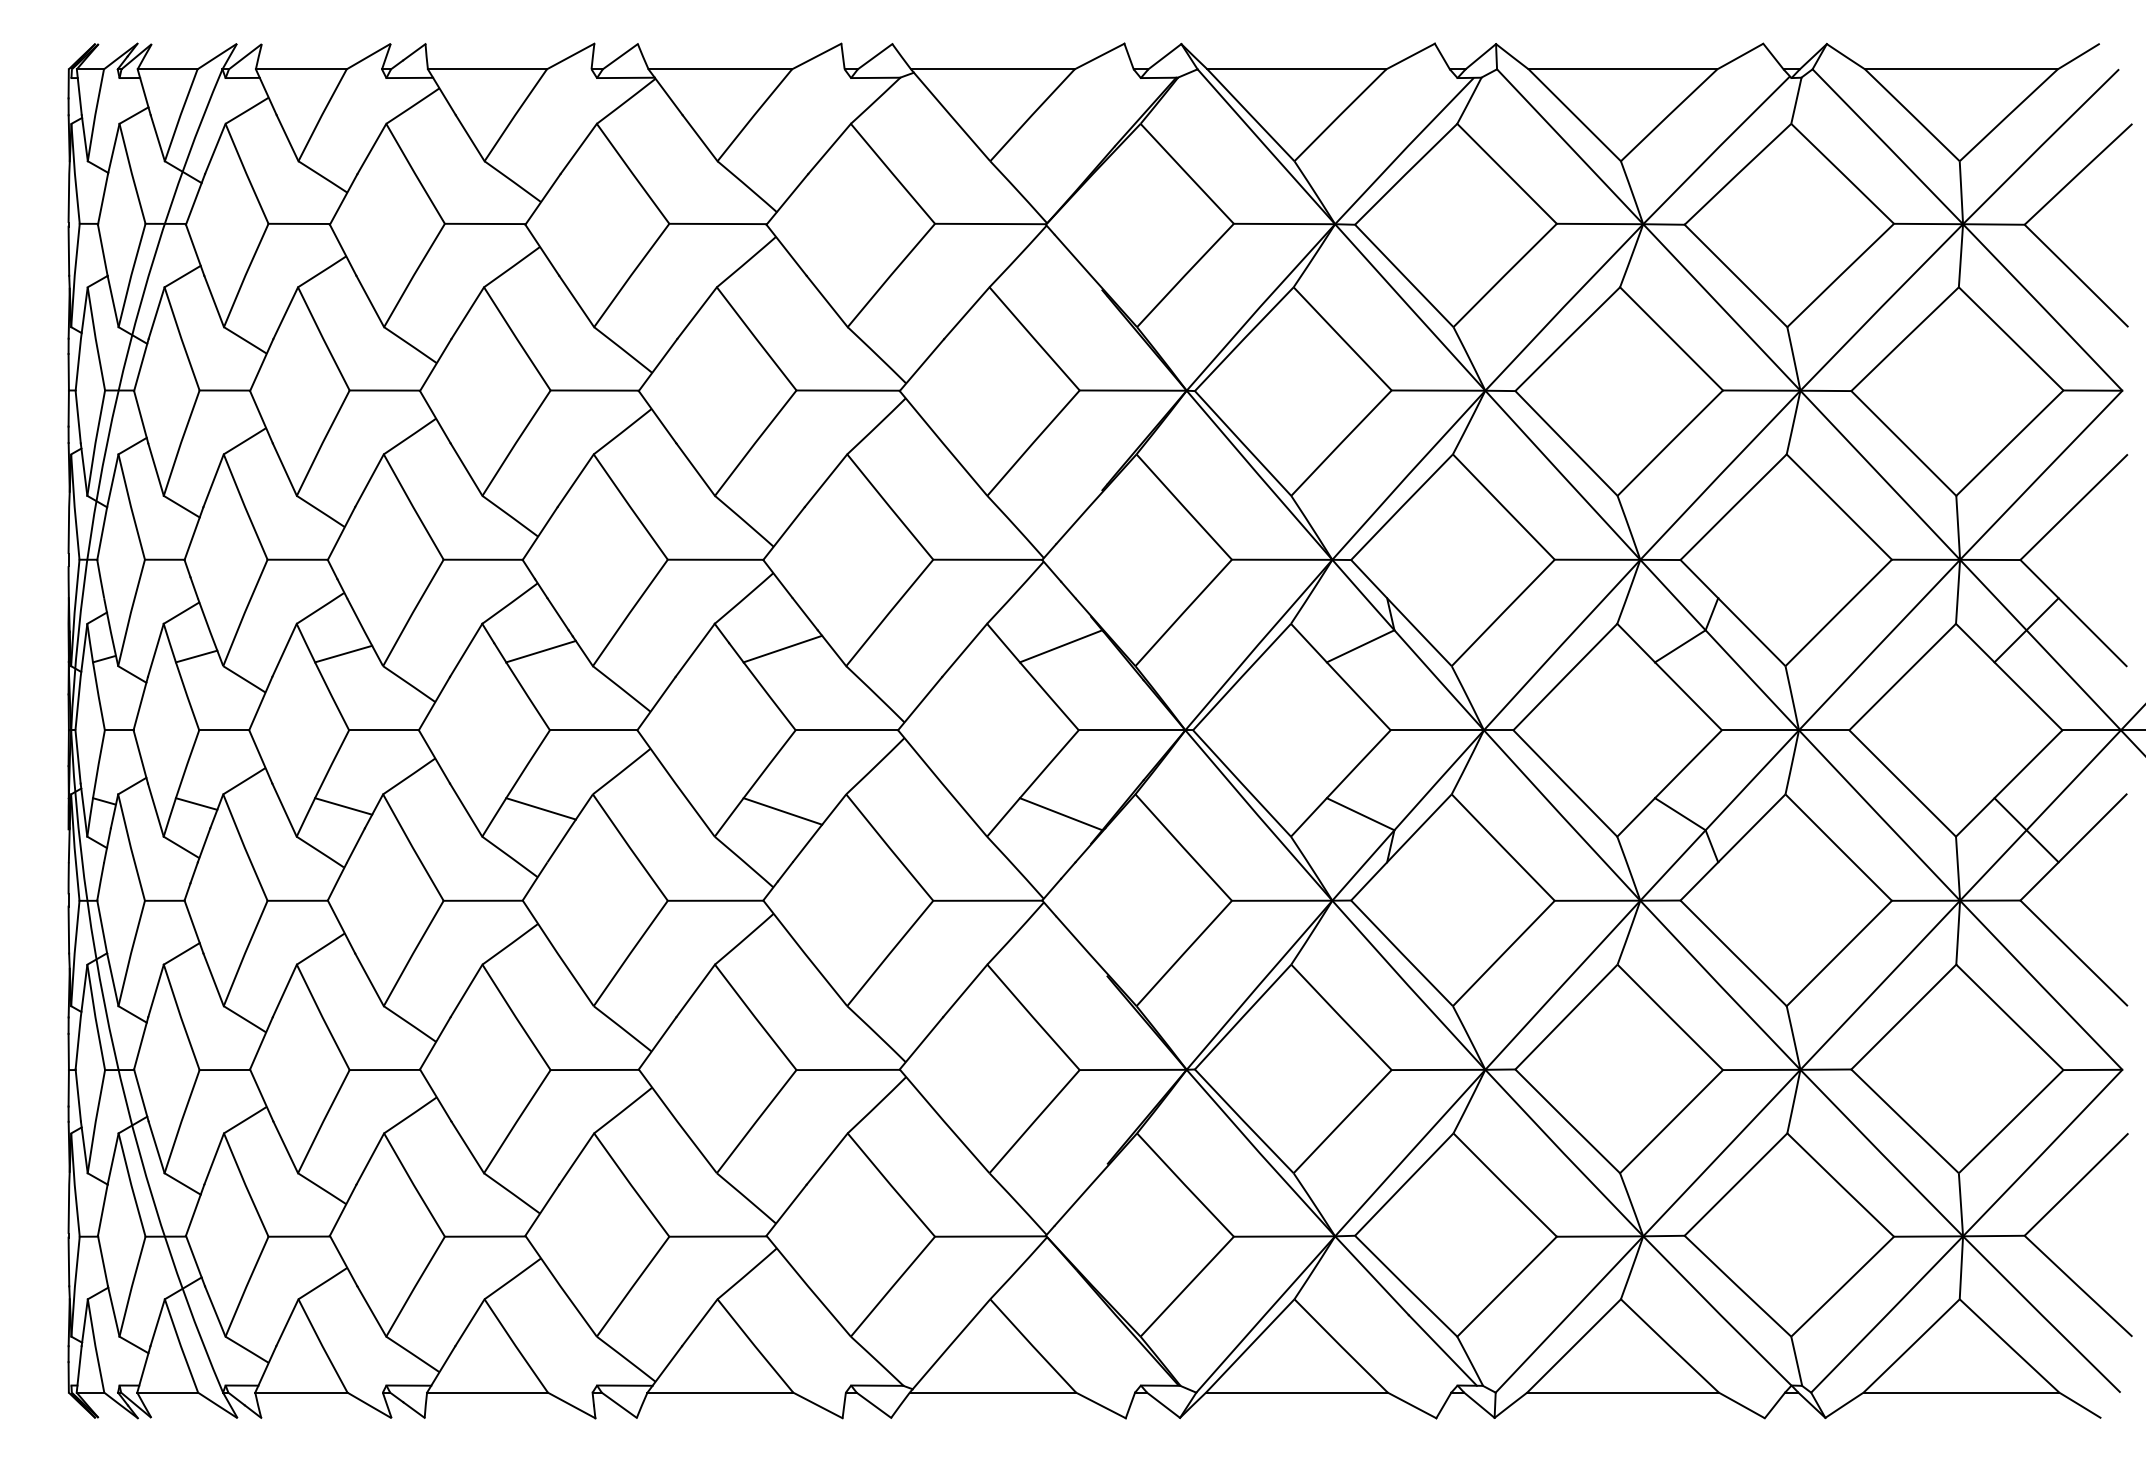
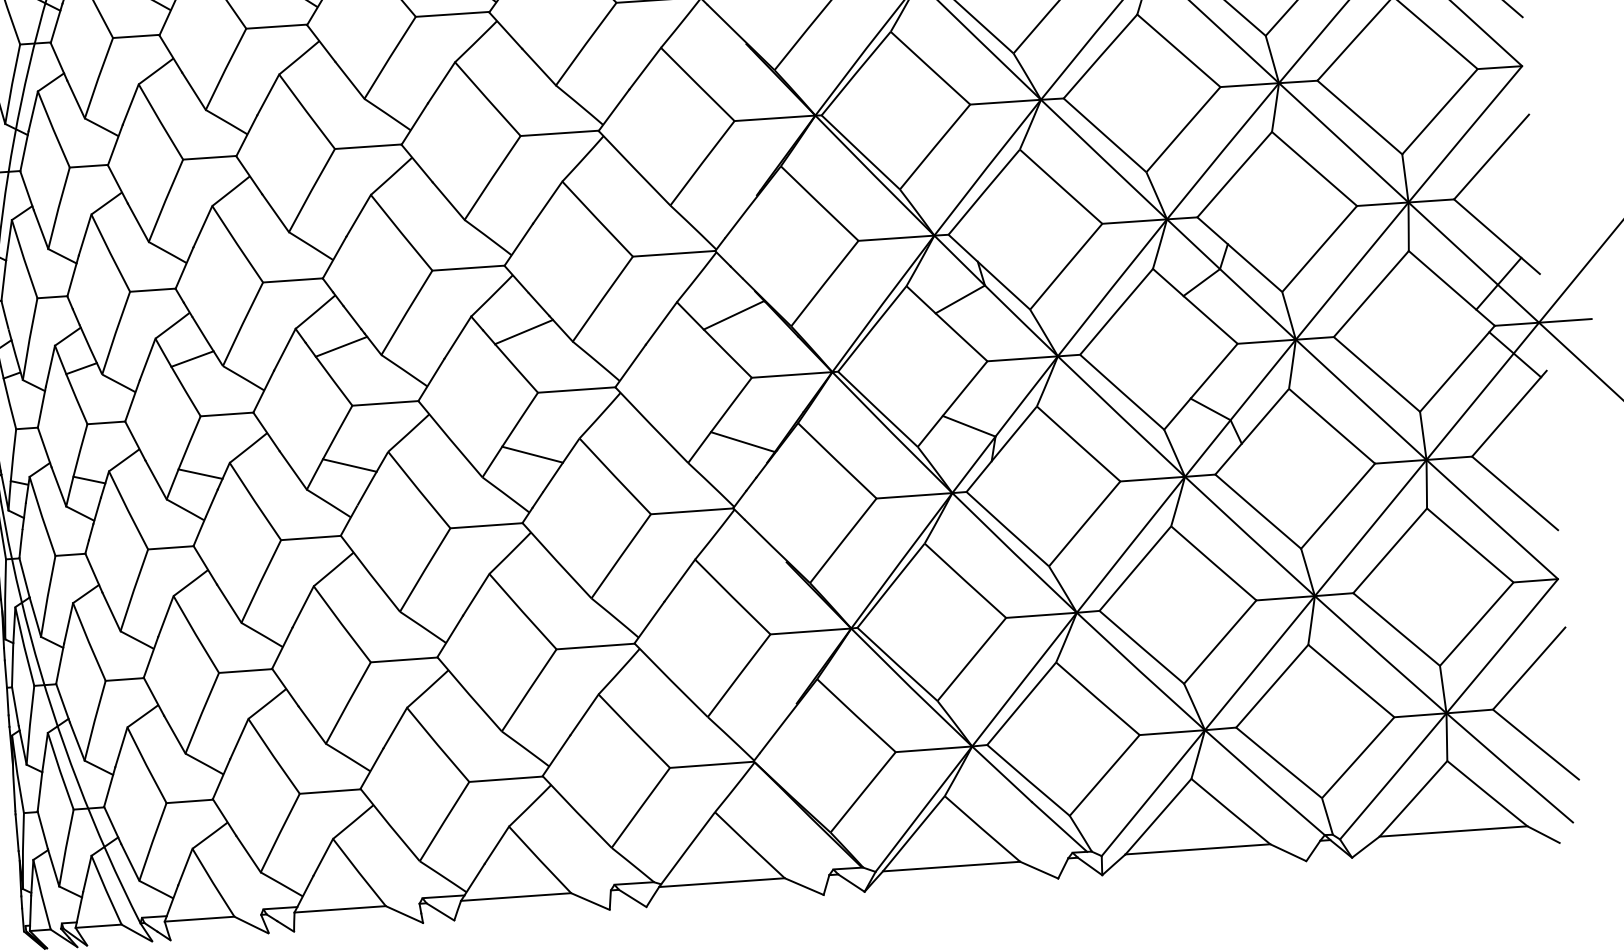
line: (2026, 630) -> (1498, 283), moved
line: (2026, 830) -> (1515, 354), moved

